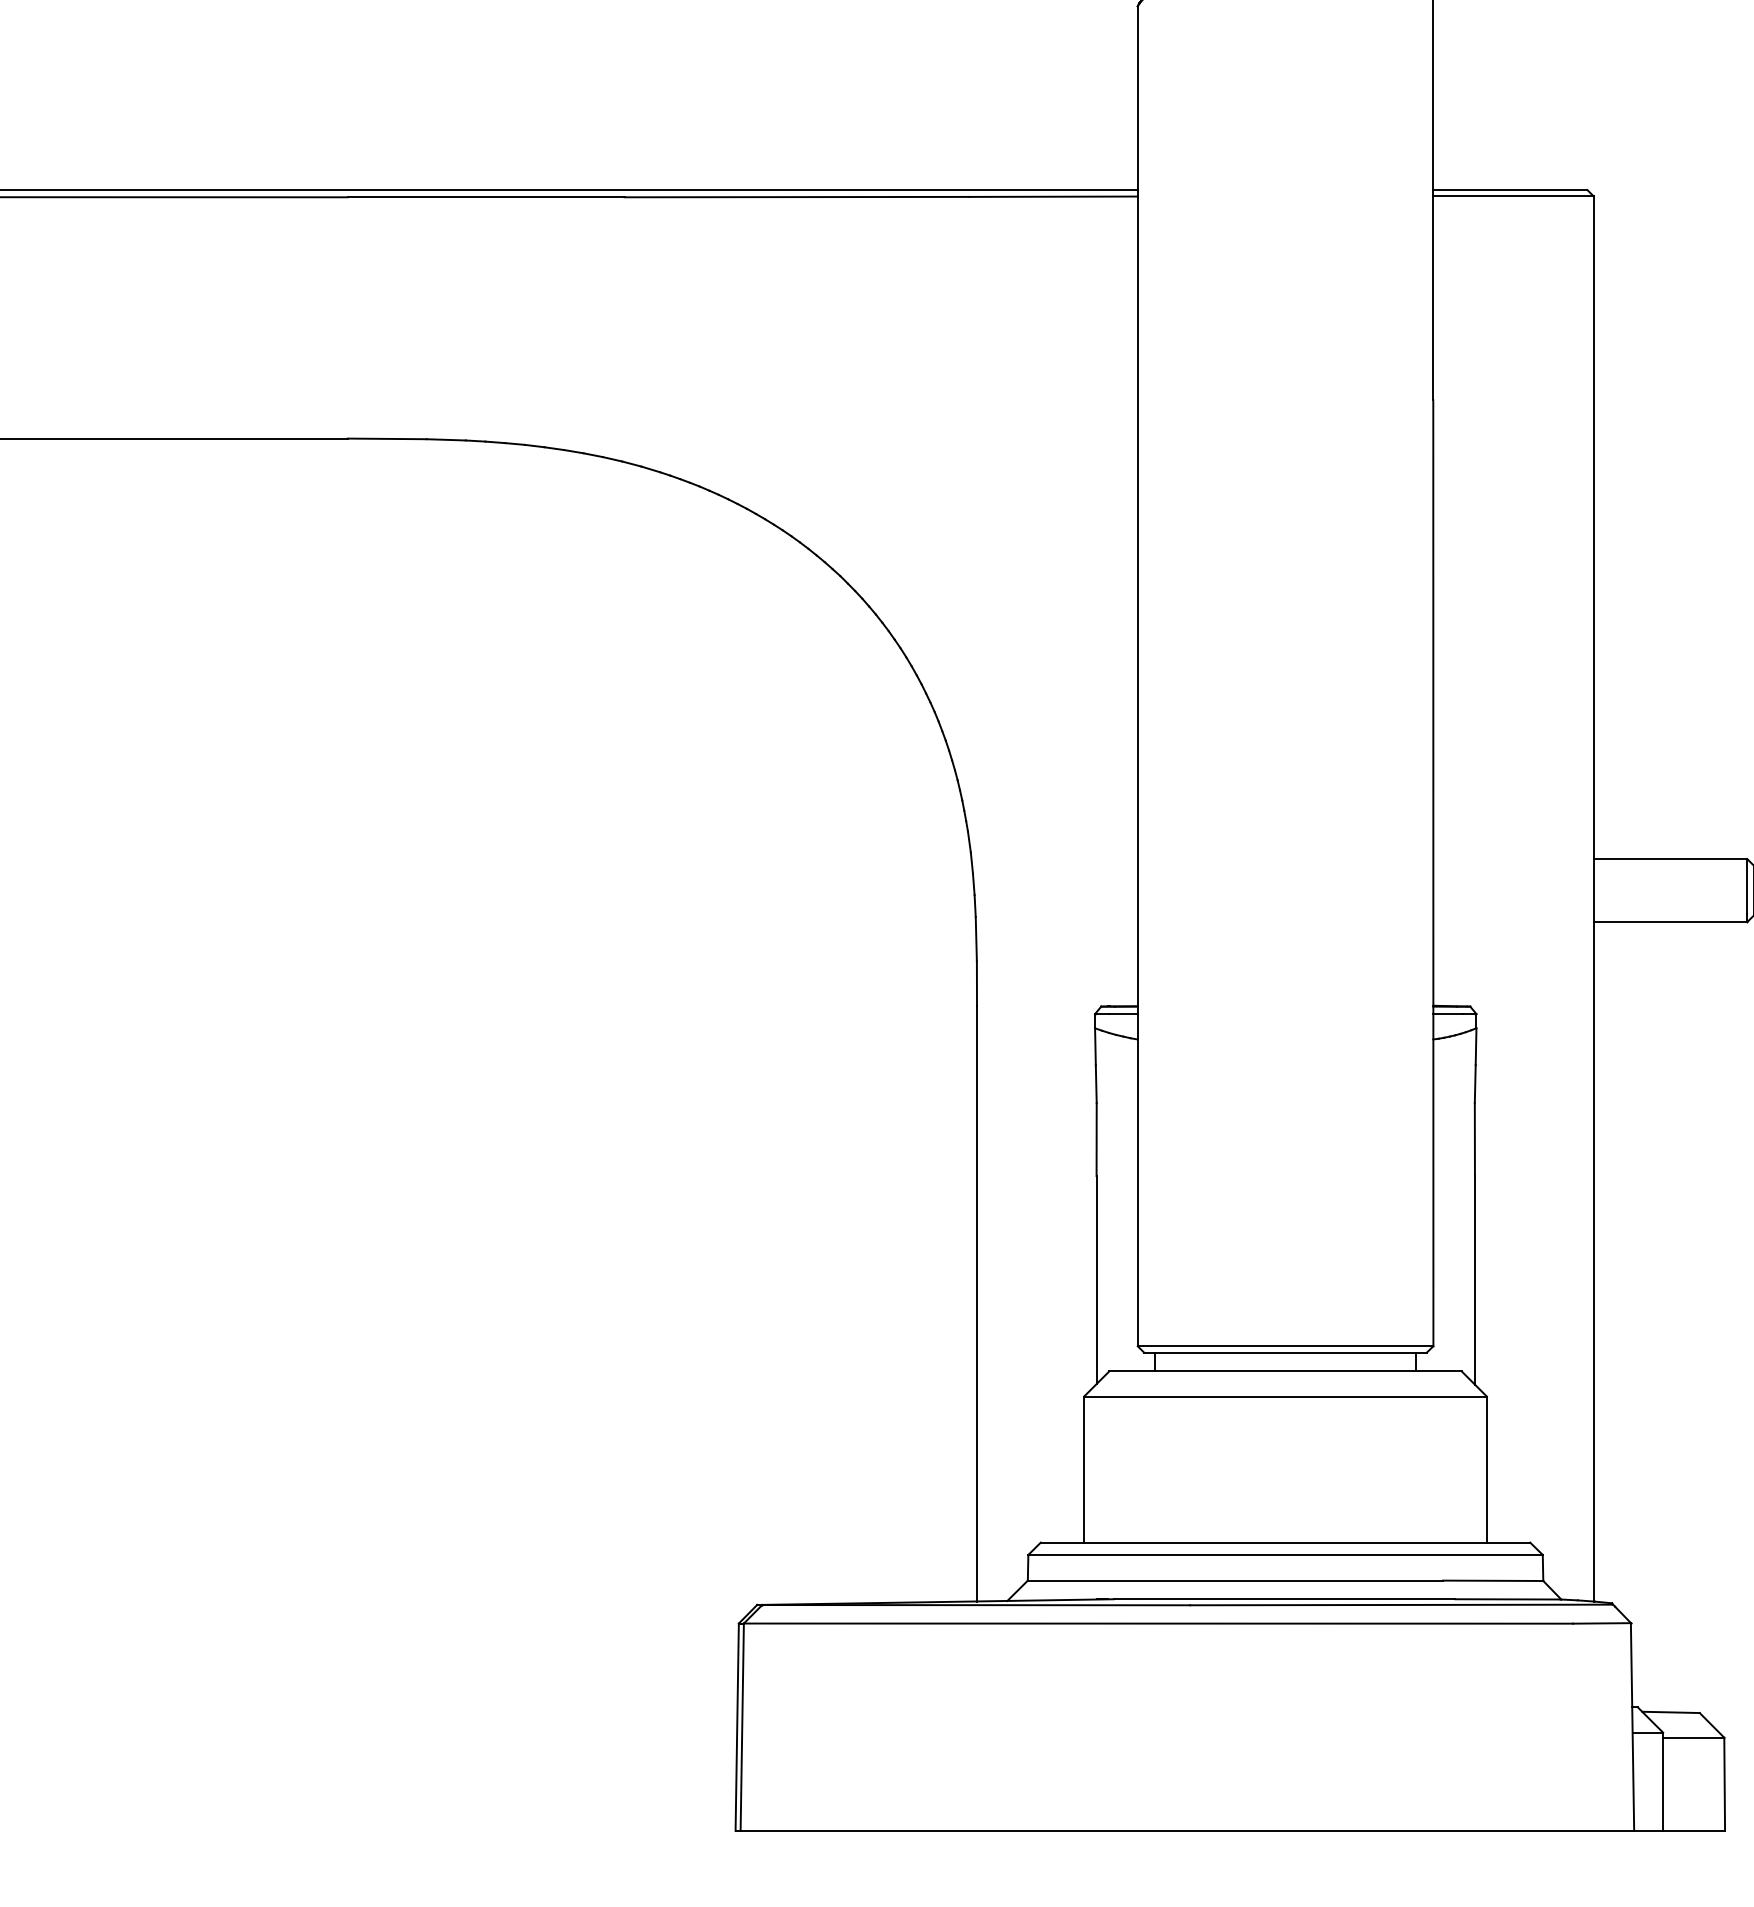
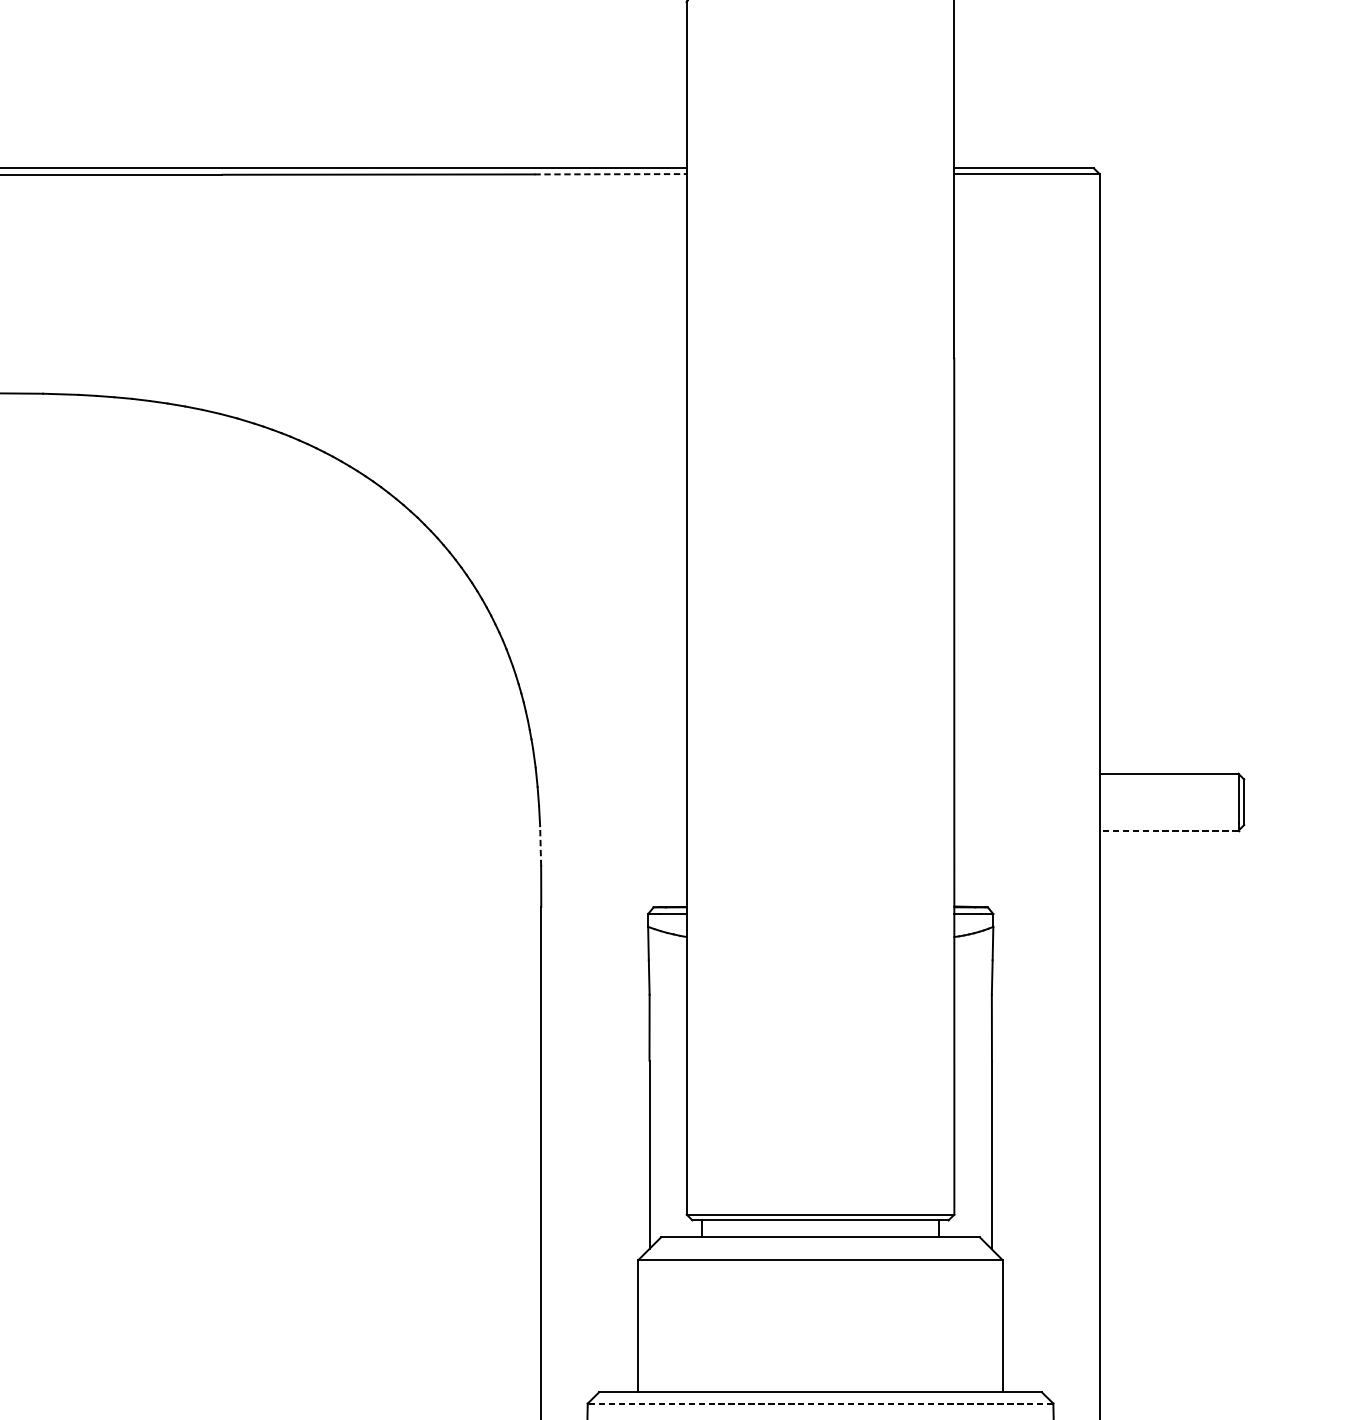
line: (1054, 196) -> (611, 174), solid -> dashed
line: (1670, 922) -> (1168, 831), solid -> dashed
line: (976, 938) -> (540, 845), solid -> dashed
line: (1285, 1554) -> (820, 1403), solid -> dashed

